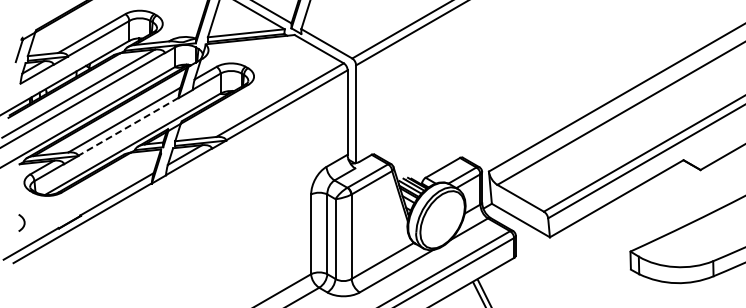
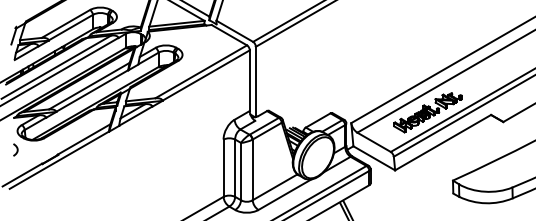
line: (128, 127) -> (92, 91), dashed -> solid
part: (595, 156) -> (427, 112), added
curve: (23, 222) -> (16, 149), moved

